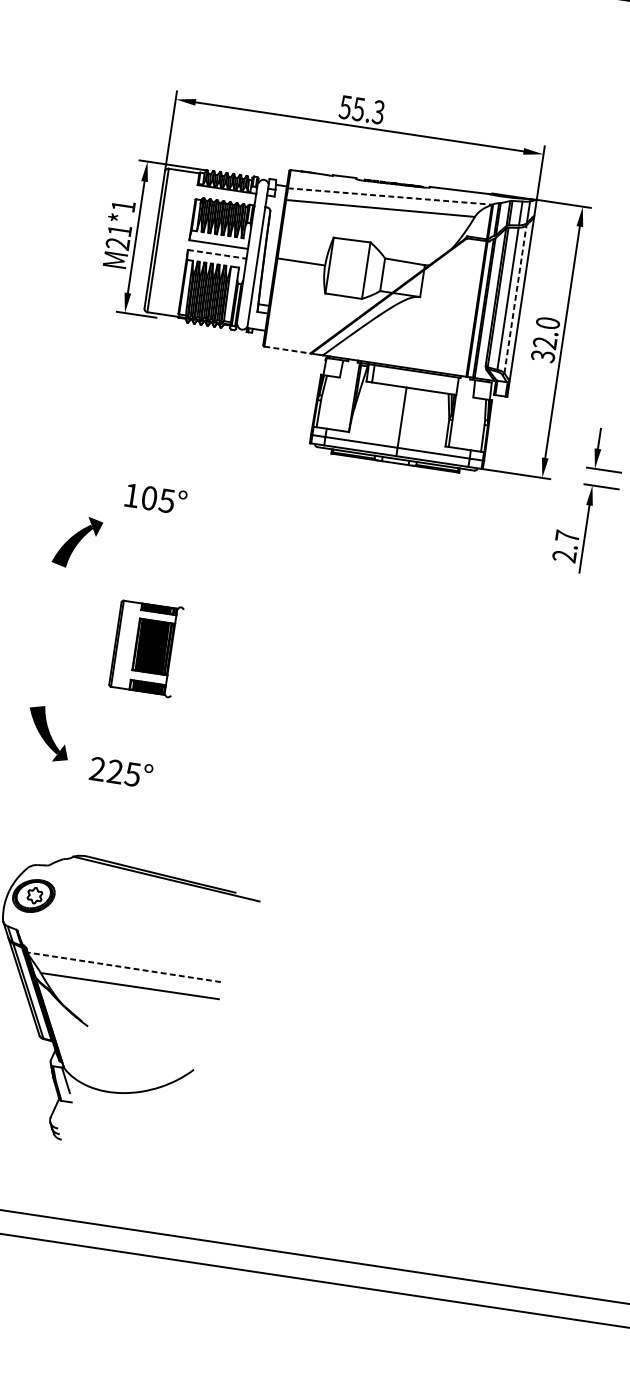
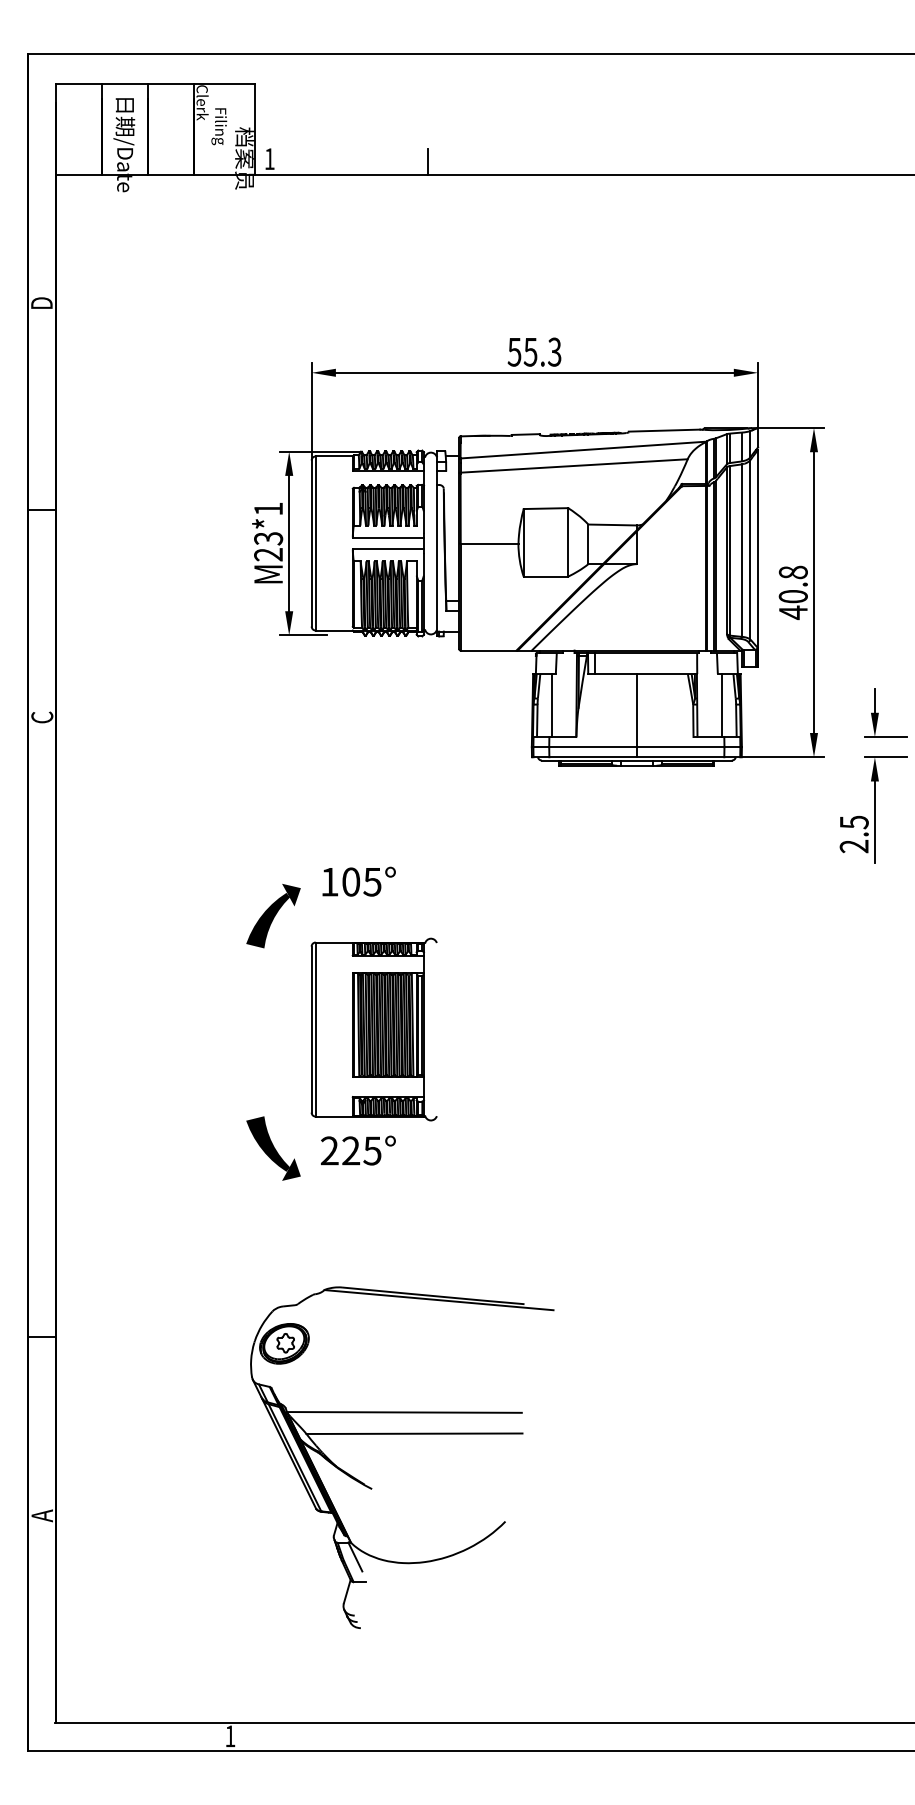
line: (390, 196) -> (584, 450), dashed -> solid
text: (119, 230) -> (268, 538), M21*1 -> M23*1
line: (217, 254) -> (388, 549), dashed -> solid
line: (515, 298) -> (750, 549), dashed -> solid
text: (544, 339) -> (792, 592), 32.0 -> 40.8
line: (287, 349) -> (488, 650), dashed -> solid
line: (333, 403) -> (552, 705), added
line: (472, 423) -> (721, 705), added
text: (155, 498) -> (358, 881), moved
text: (567, 536) -> (854, 822), 2.7 -> 2.5
part: (145, 648) -> (373, 1029), size x1.67
text: (121, 772) -> (358, 1150), moved
line: (124, 967) -> (404, 1412), dashed -> solid

